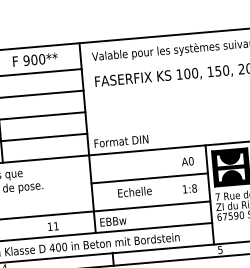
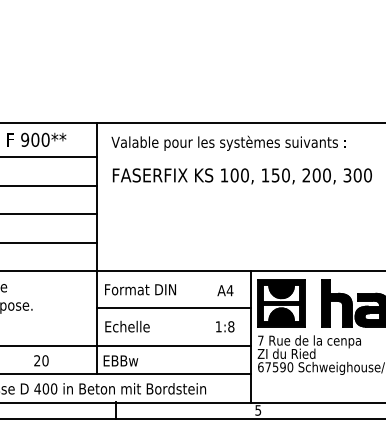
text: (121, 141) -> (140, 289), moved
text: (190, 161) -> (229, 290), A0 -> A4
text: (134, 191) -> (127, 326), moved
text: (53, 226) -> (41, 360), 11 -> 20

